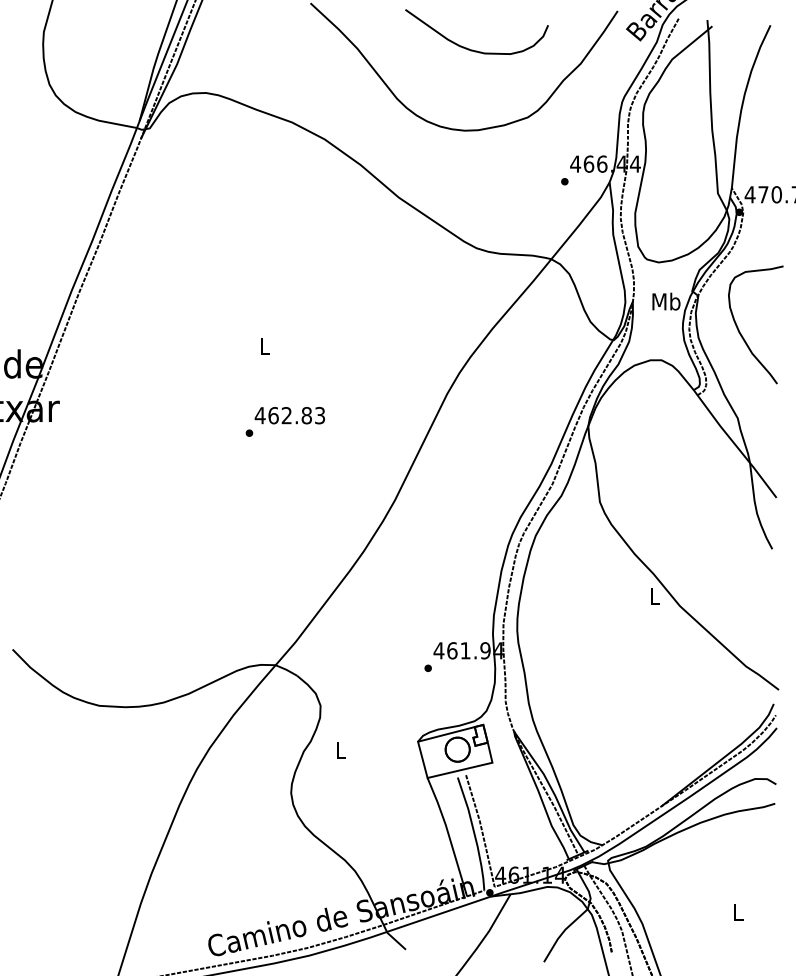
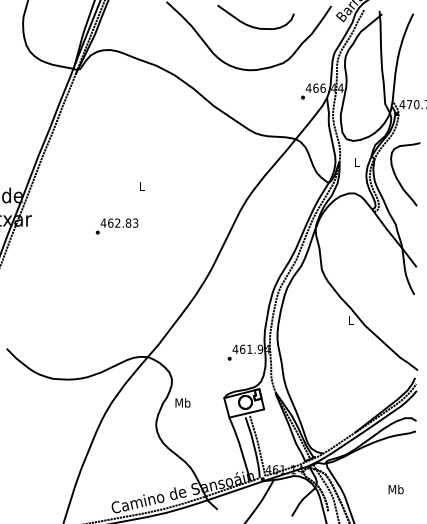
text: (666, 300) -> (357, 161), Mb -> L
text: (284, 421) -> (116, 226), moved
text: (340, 749) -> (182, 402), L -> Mb
text: (737, 911) -> (395, 489), L -> Mb

